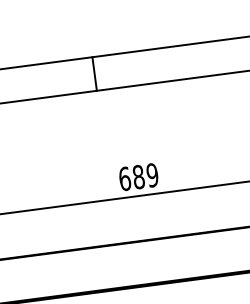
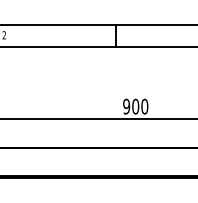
text: (138, 176) -> (135, 106), 689 -> 900

